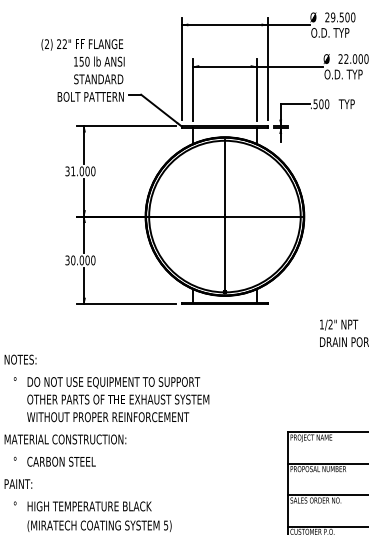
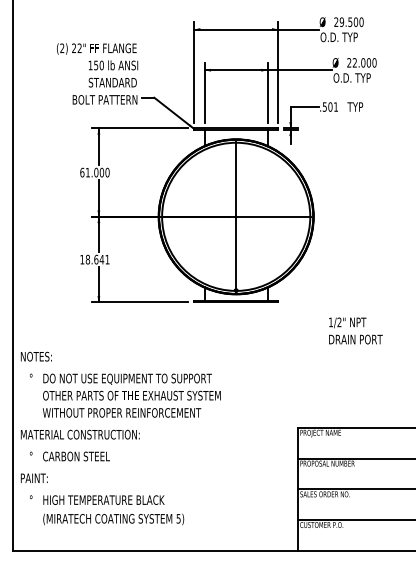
text: (326, 103) -> (335, 106), .500 -> .501
text: (67, 171) -> (82, 172), 31.000 -> 61.000
text: (79, 260) -> (94, 259), 30.000 -> 18.641

